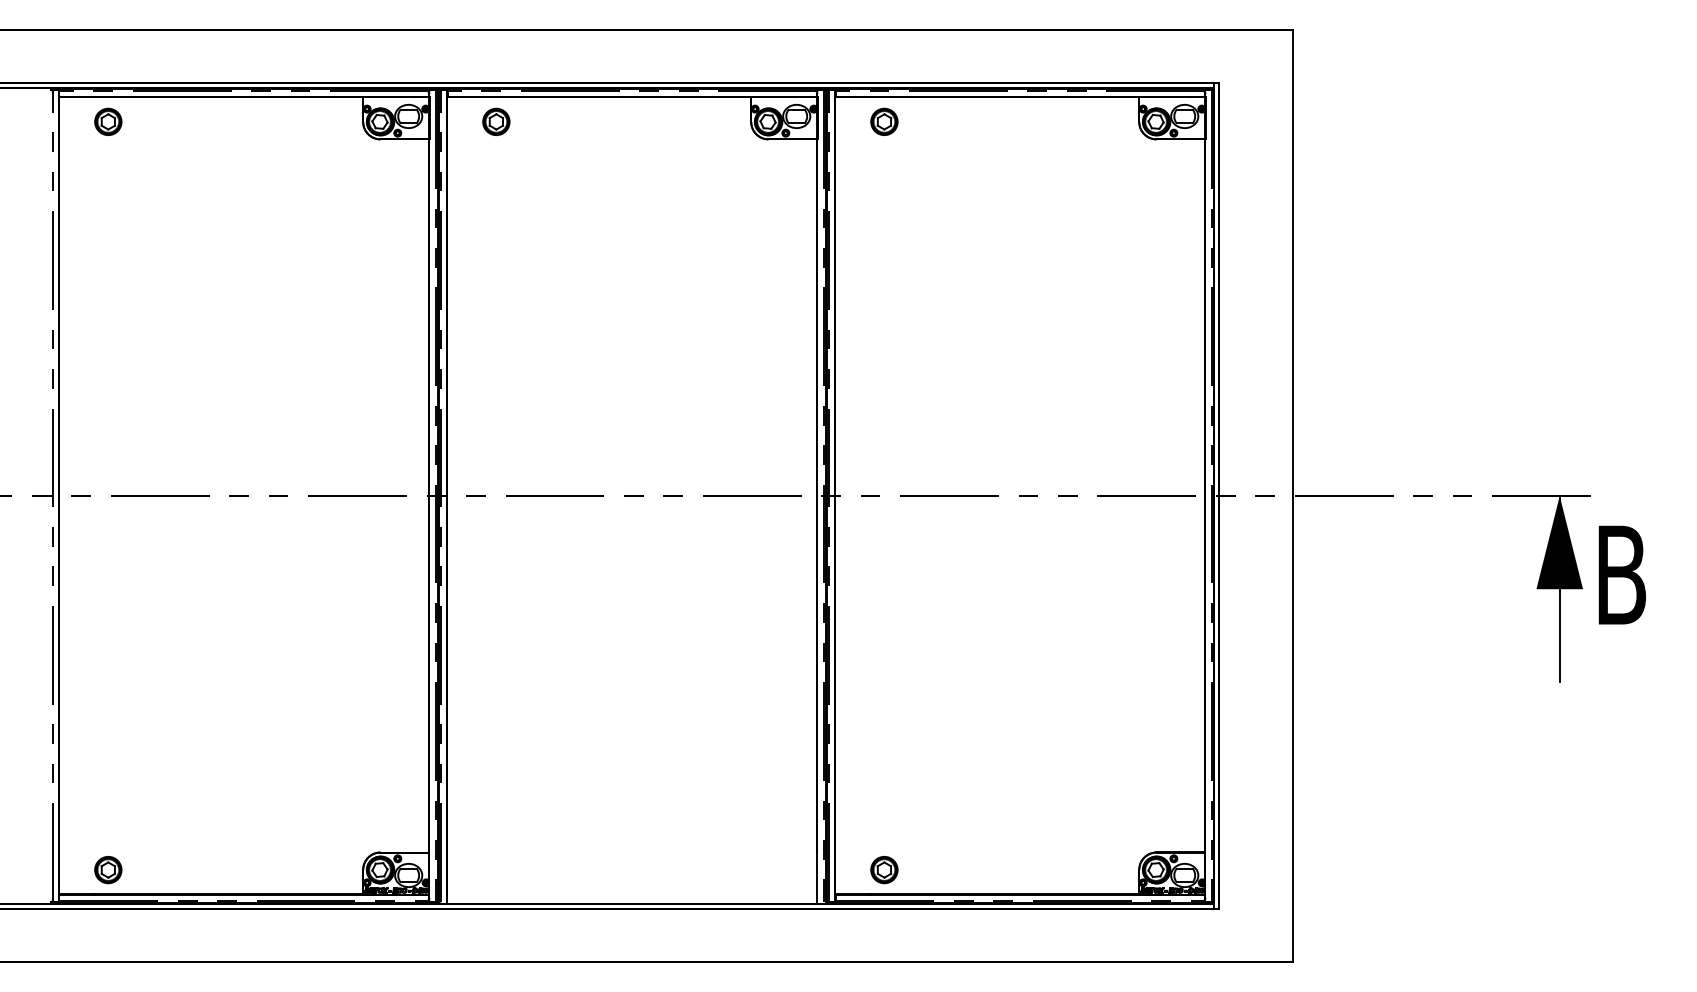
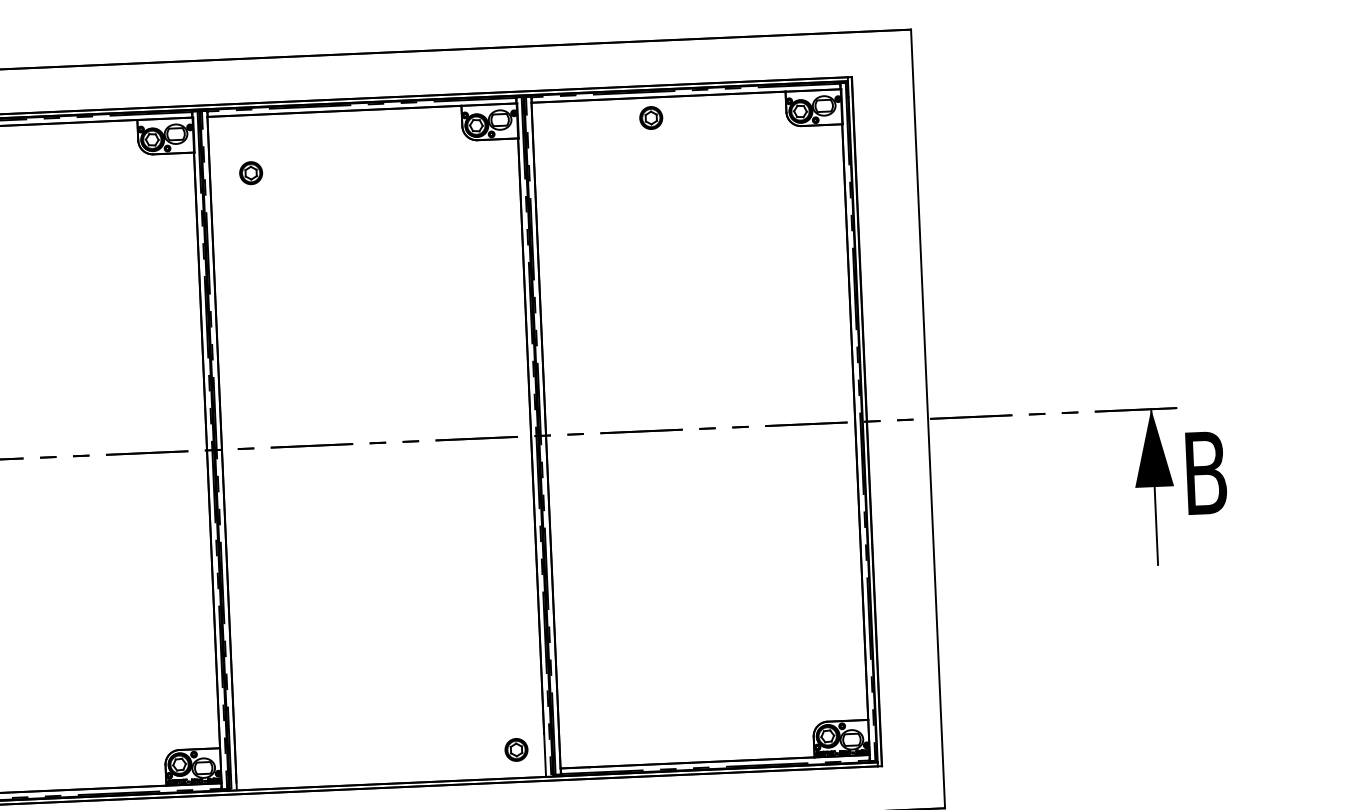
part: (496, 121) -> (251, 172), moved
part: (884, 121) -> (651, 117), moved
part: (884, 870) -> (516, 750), moved

